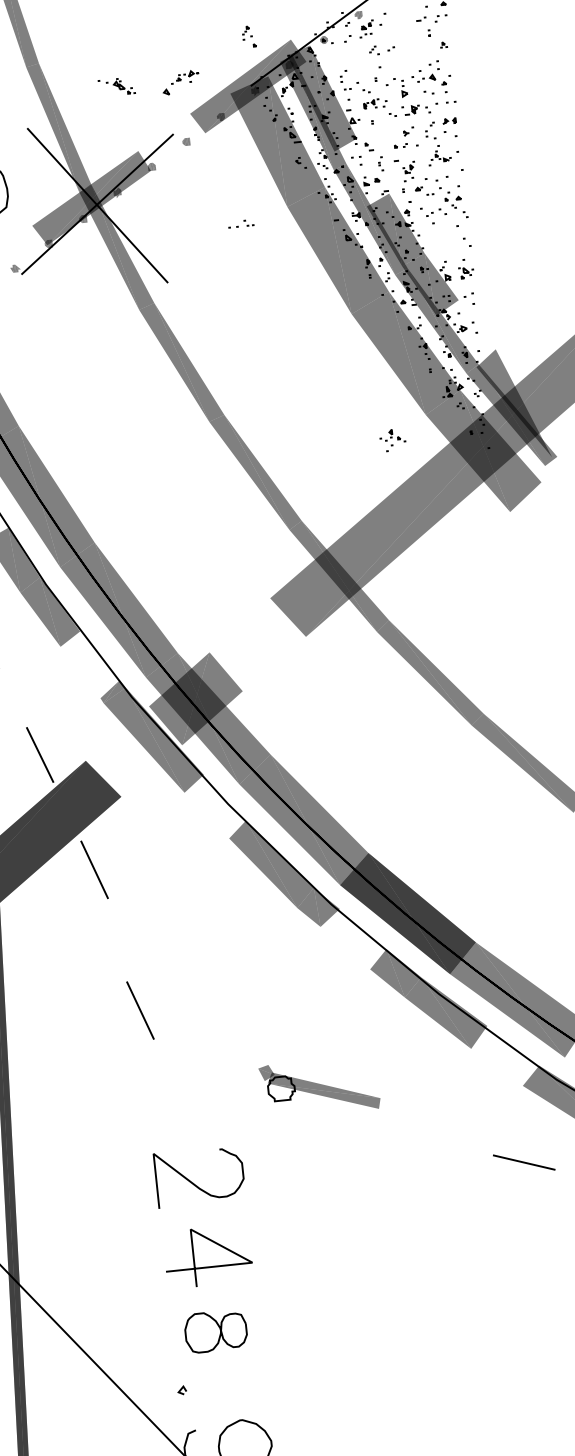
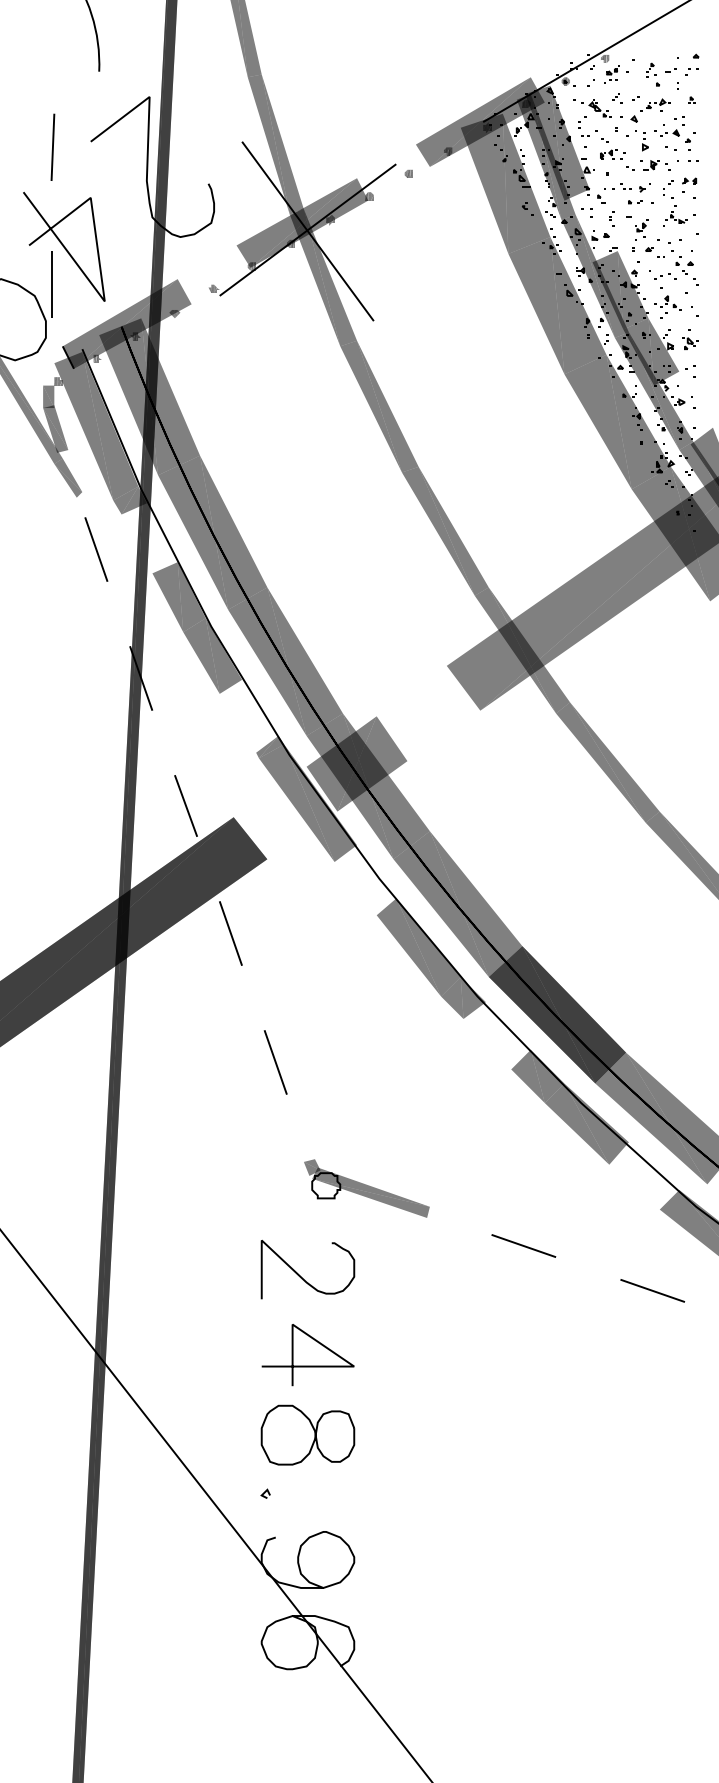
part: (248, 36) -> (652, 74), moved
part: (180, 82) -> (650, 110), moved
part: (116, 87) -> (592, 108), moved
part: (240, 223) -> (617, 186), moved
part: (392, 439) -> (667, 306), moved
line: (140, 1010) -> (275, 1062), moved
part: (319, 1087) -> (366, 1188), moved
line: (398, 1132) -> (523, 1245), added
part: (215, 1330) -> (307, 1434), size x1.43

